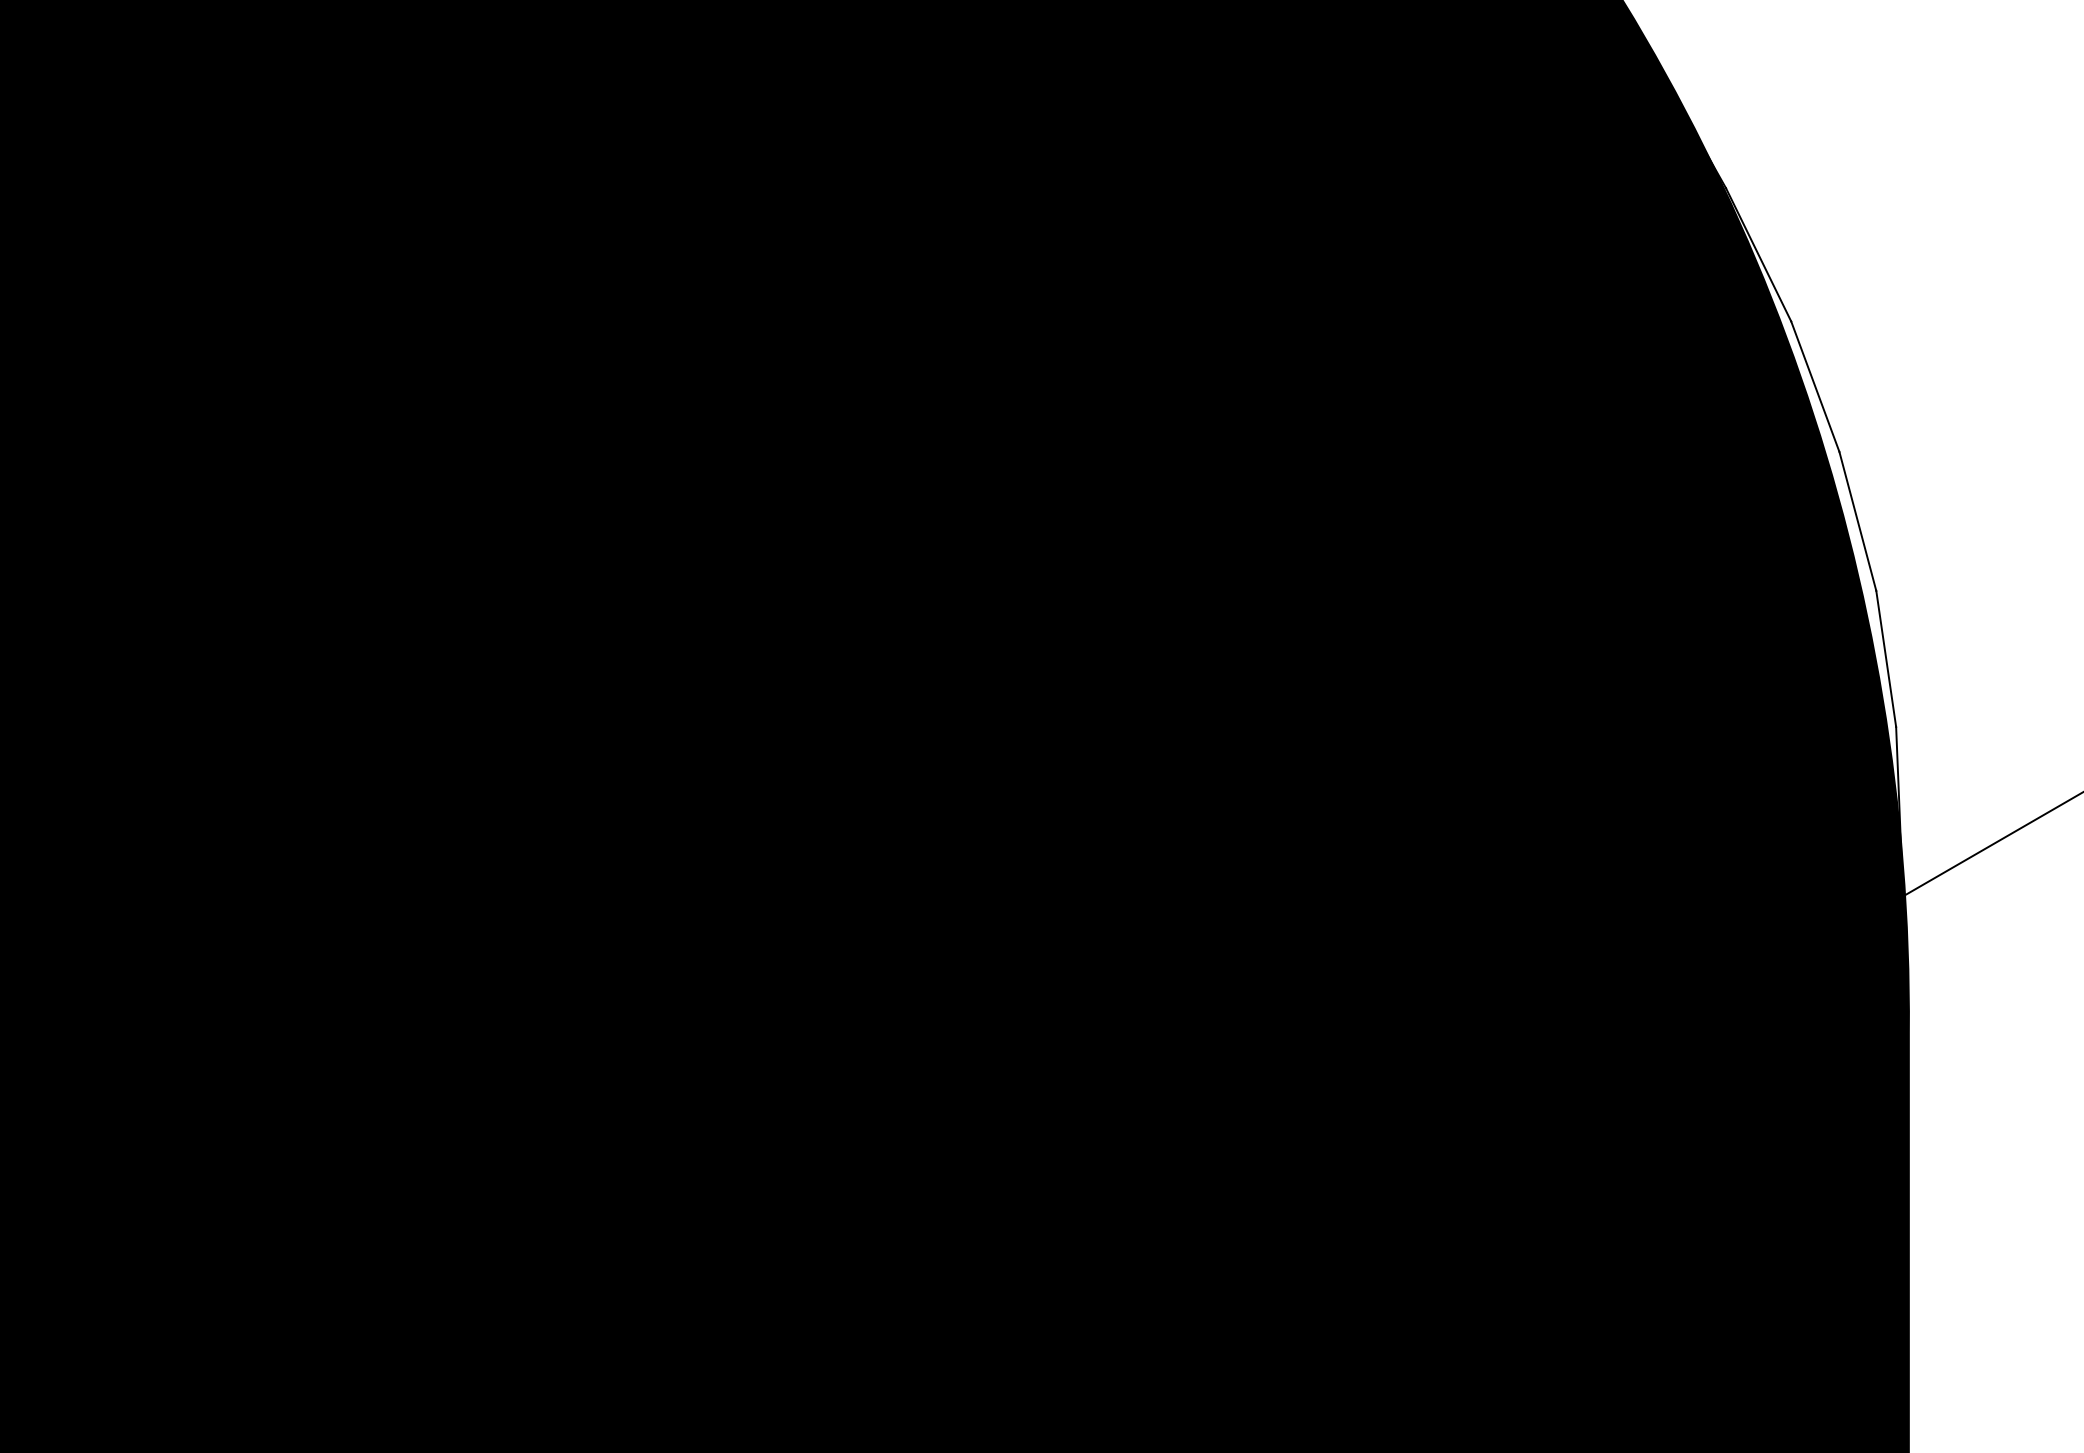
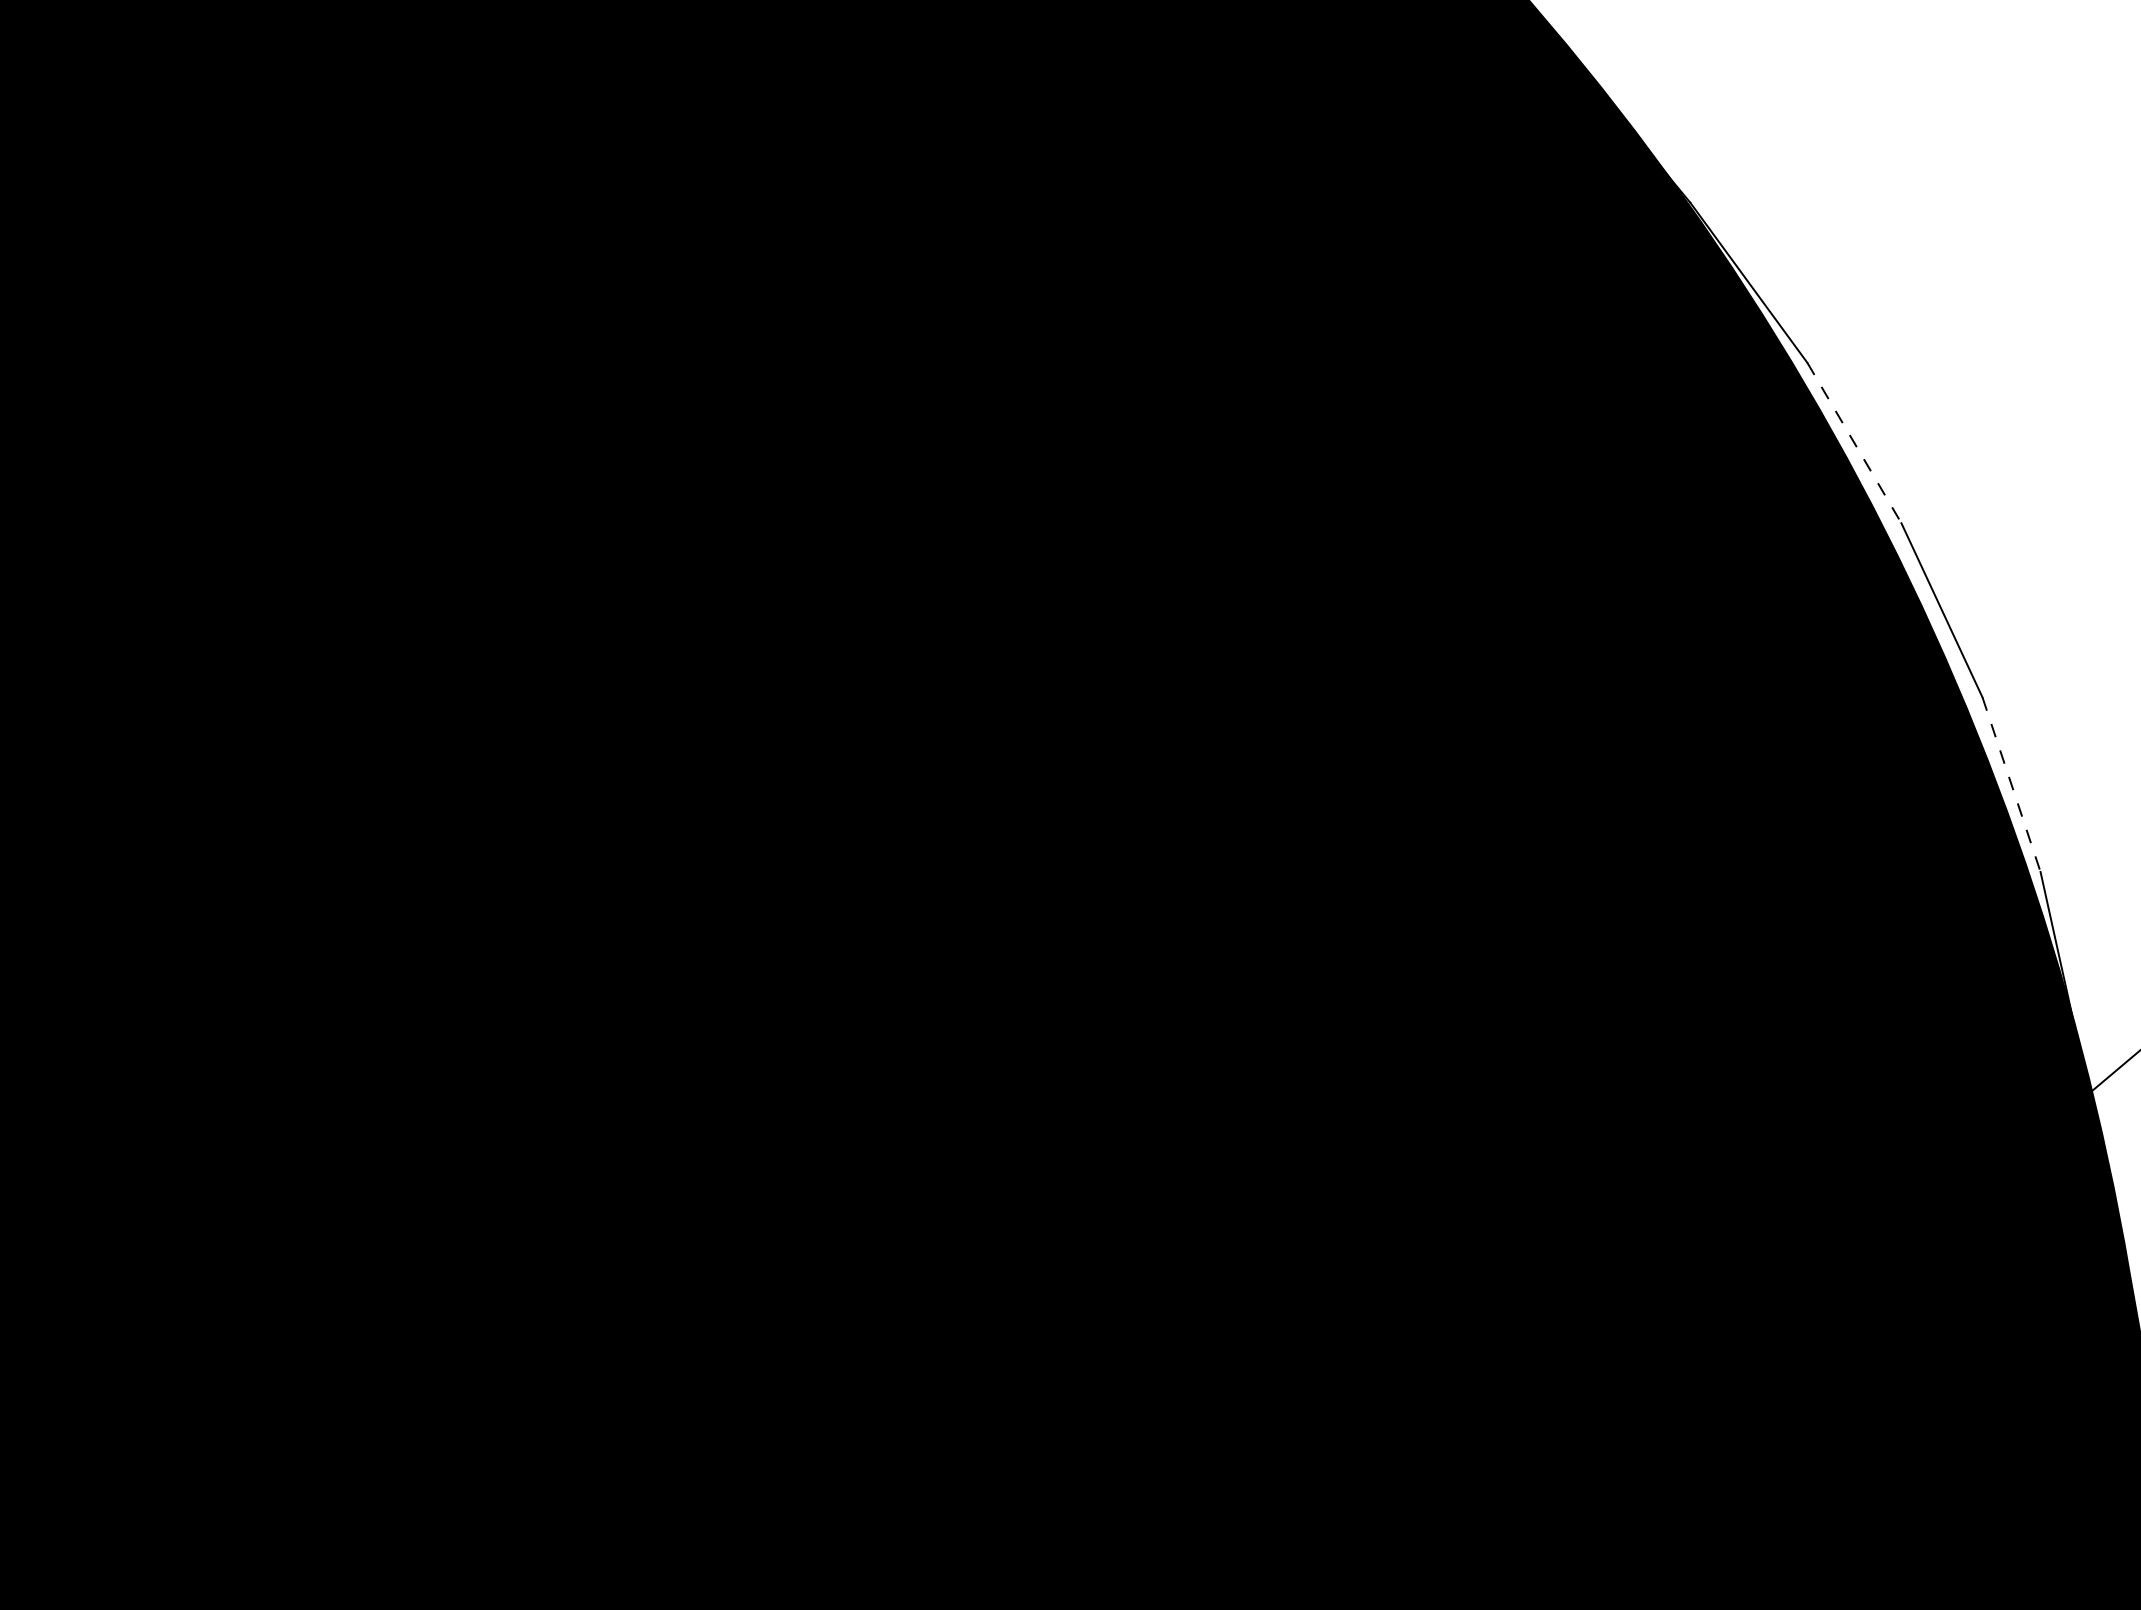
line: (1815, 386) -> (1854, 442), solid -> dashed
line: (1886, 658) -> (2011, 784), solid -> dashed

